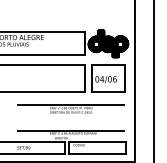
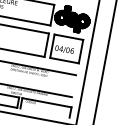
line: (97, 154) -> (45, 113), removed

